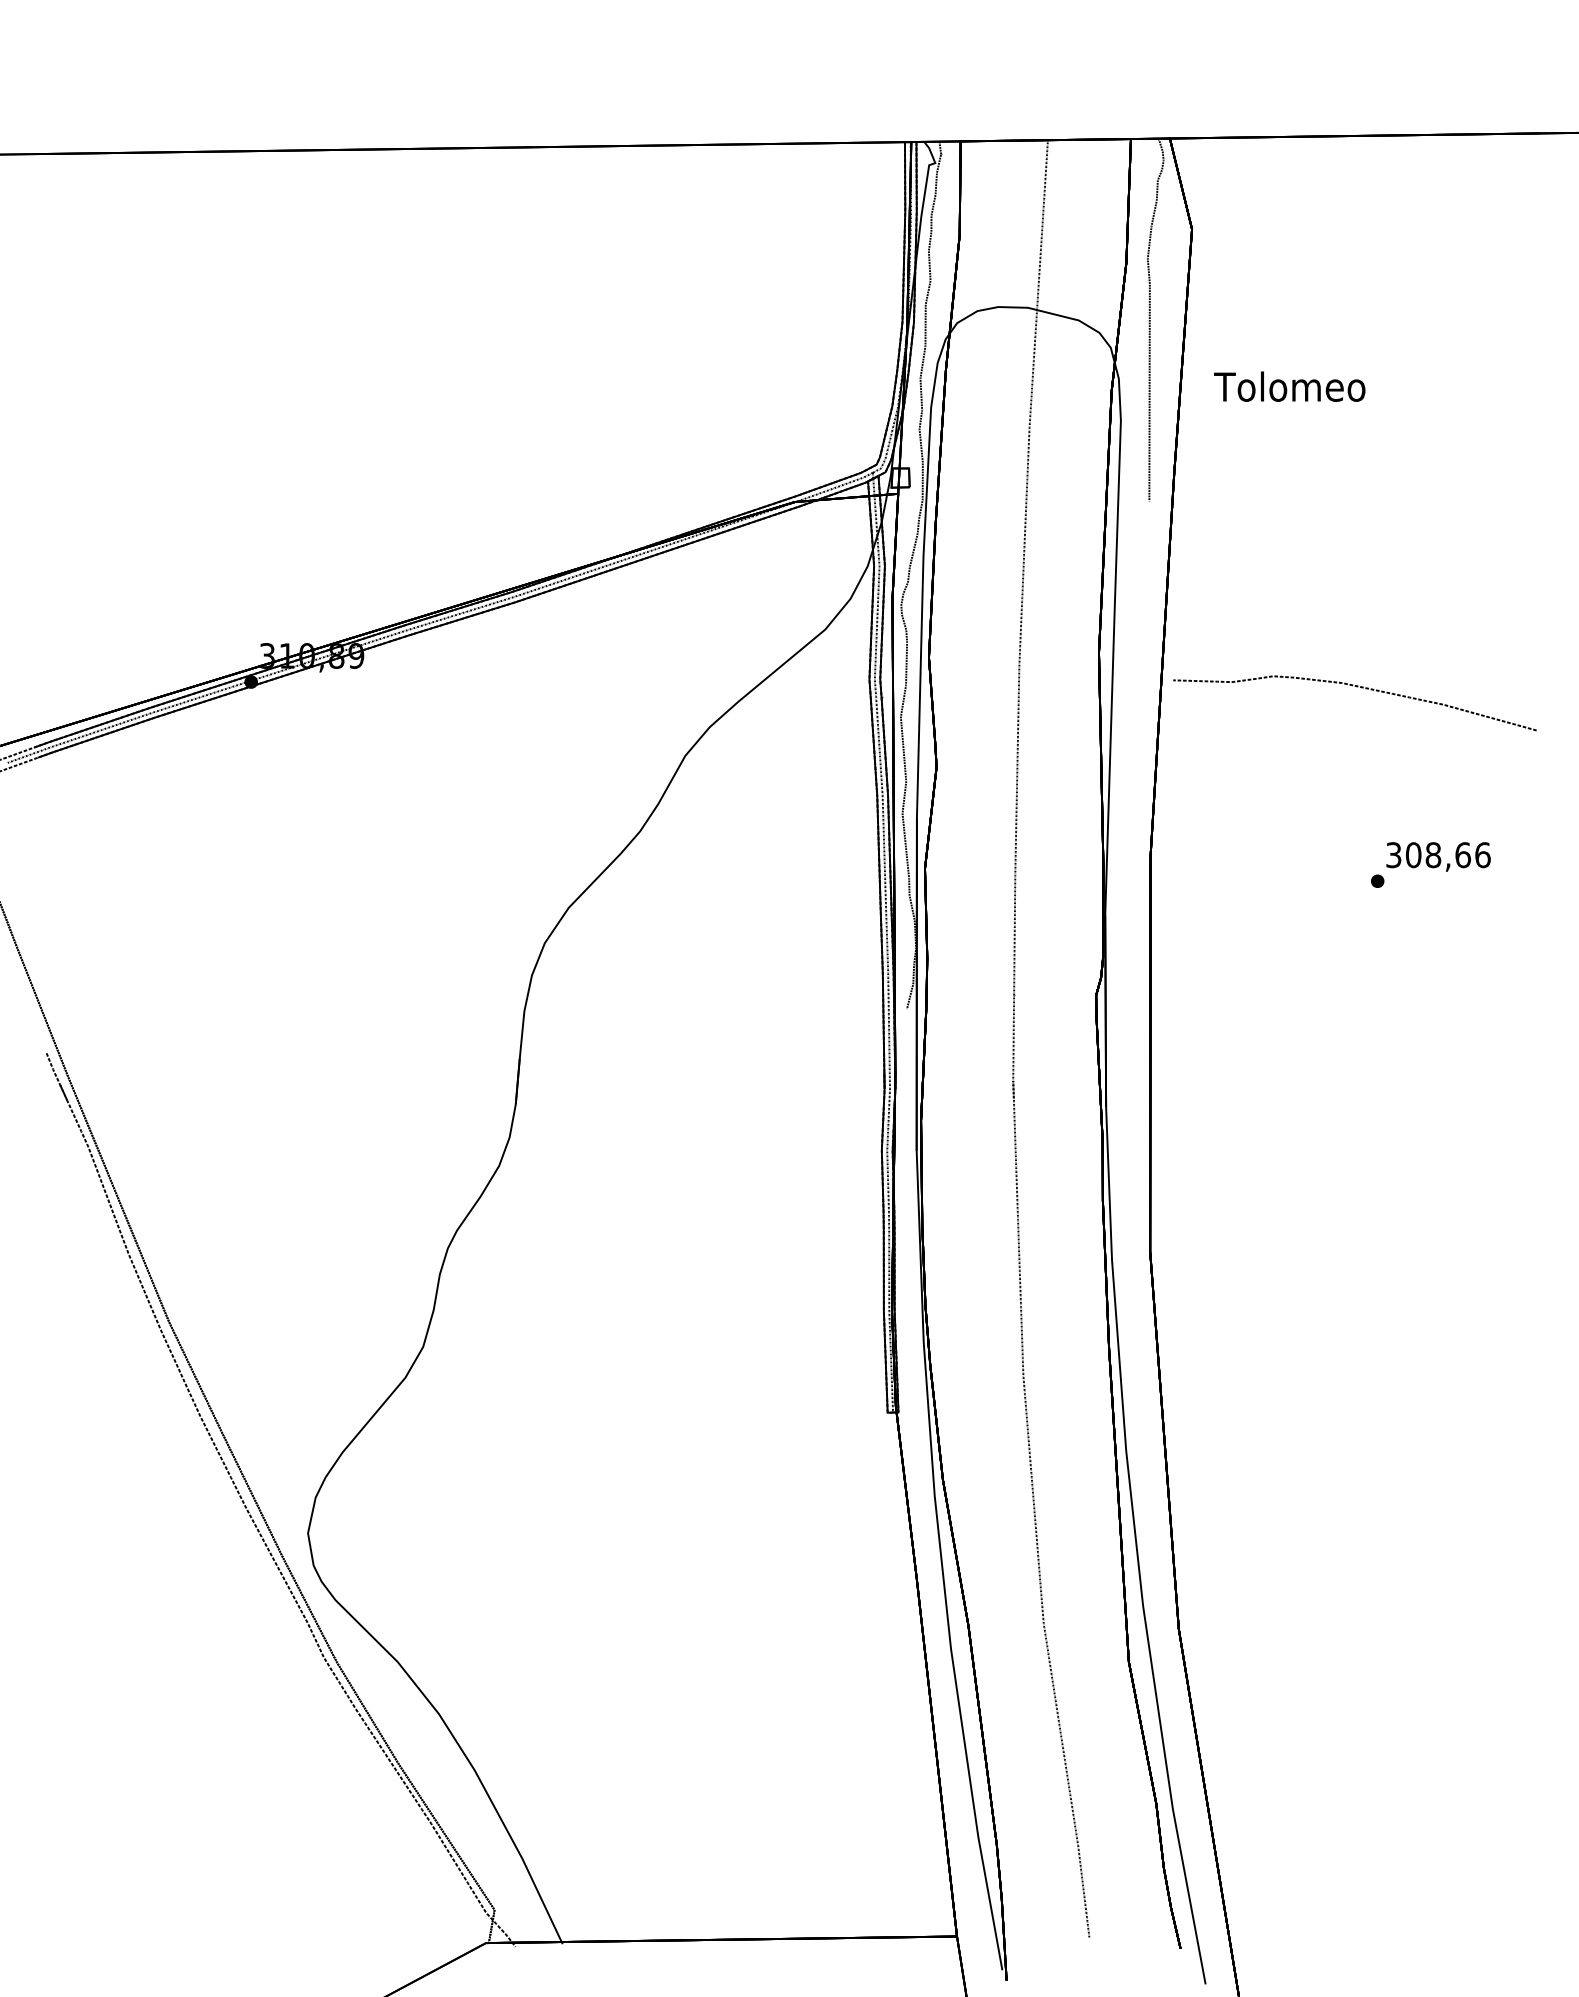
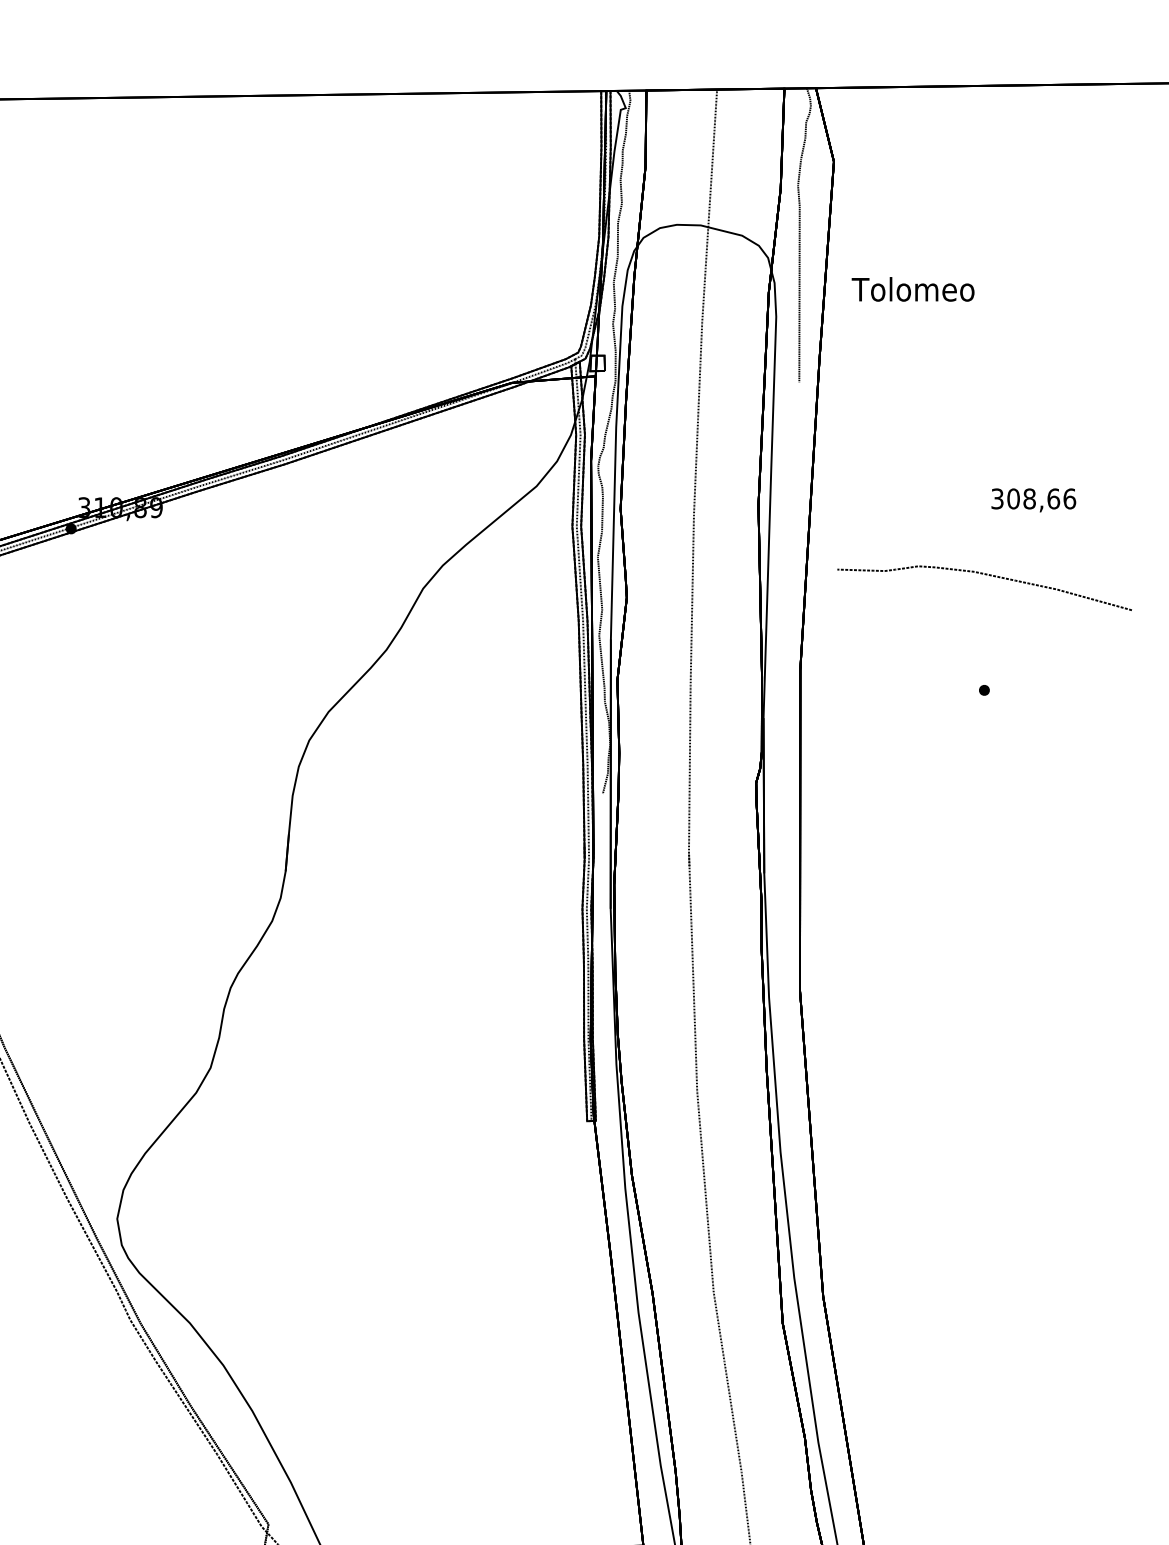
curve: (1356, 687) -> (985, 575), moved
text: (1438, 856) -> (1033, 500), moved

